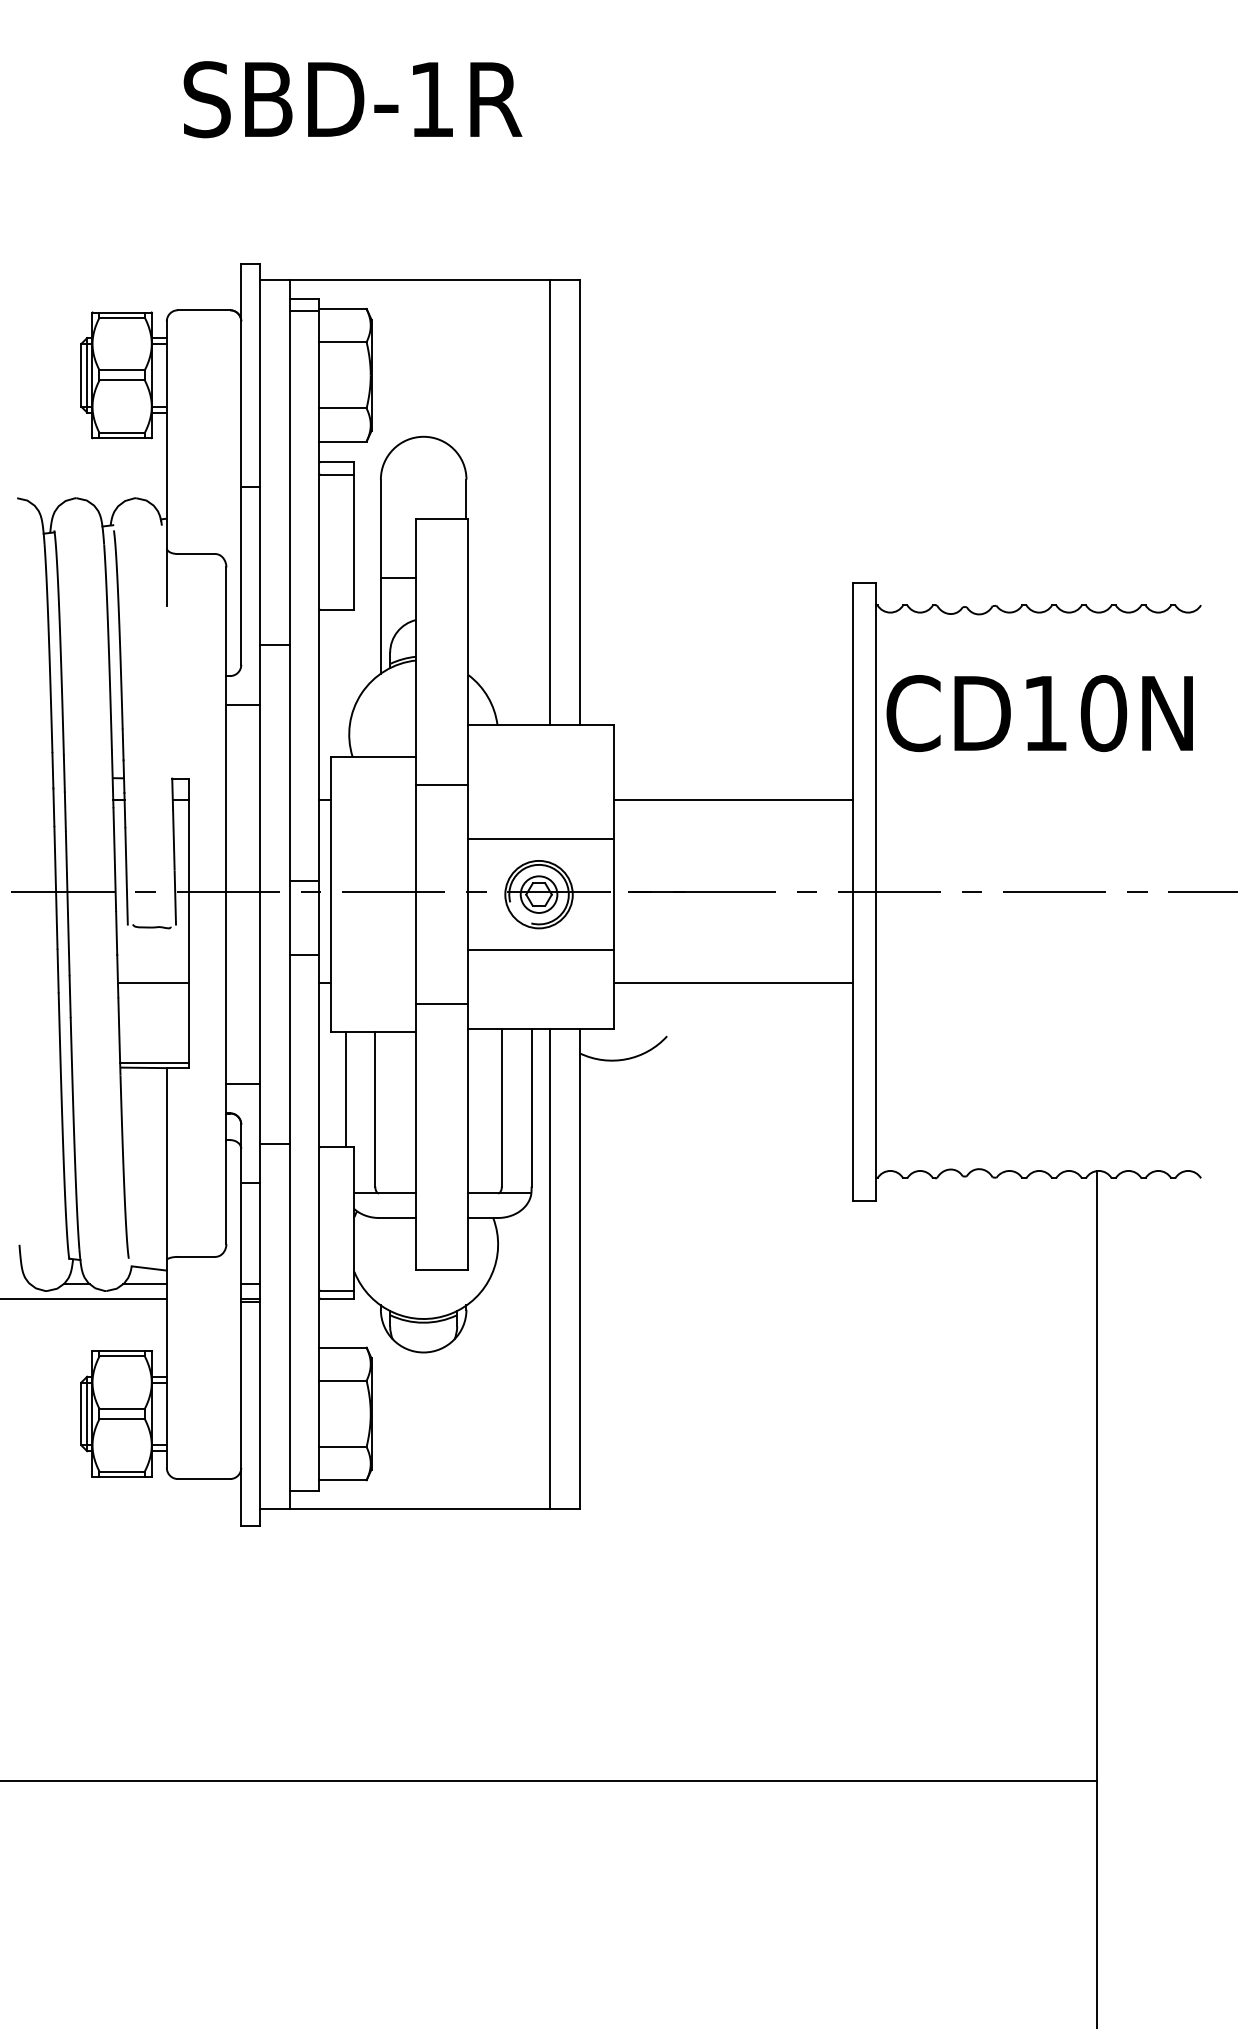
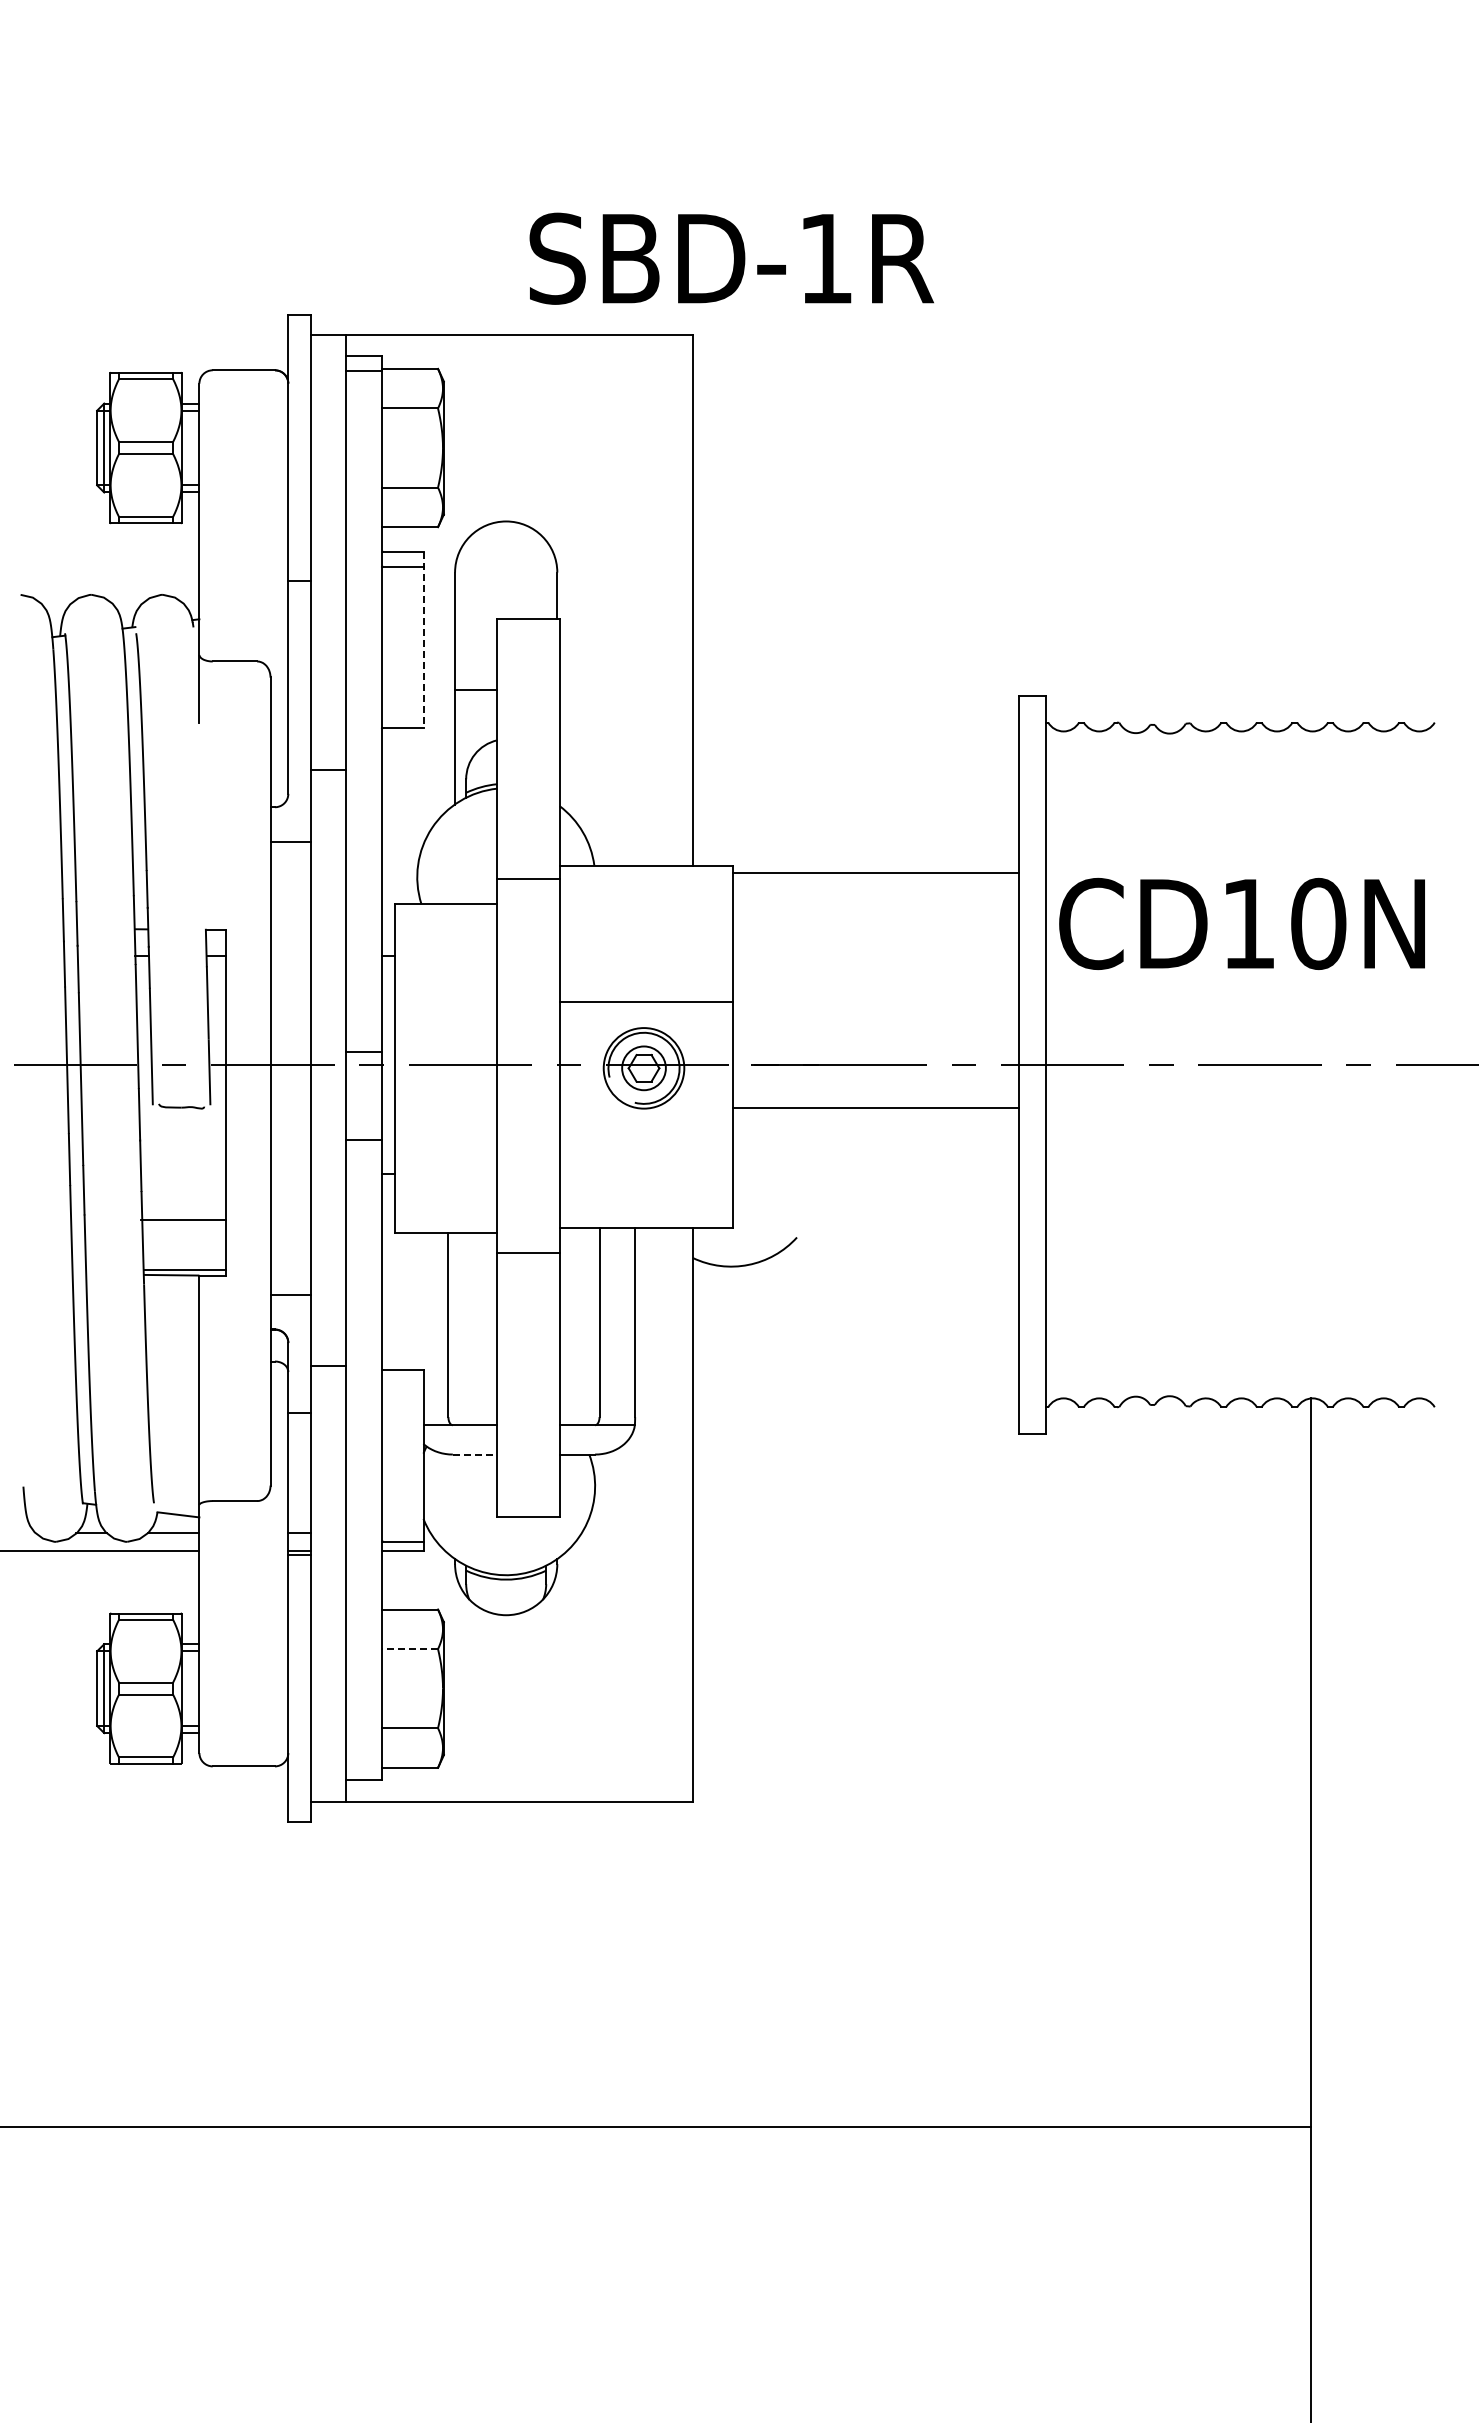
text: (352, 99) -> (731, 258), moved
line: (550, 502) -> (657, 599), removed
line: (354, 536) -> (423, 640), solid -> dashed
text: (1039, 713) -> (1241, 923), moved
line: (442, 785) -> (528, 878), moved
line: (732, 800) -> (875, 872), moved
line: (540, 950) -> (645, 1135), removed
line: (153, 983) -> (183, 1220), moved
line: (732, 983) -> (875, 1108), moved
line: (442, 1003) -> (528, 1252), moved
line: (345, 1089) -> (412, 1301), removed
line: (397, 1217) -> (475, 1454), solid -> dashed
line: (550, 1268) -> (657, 1514), removed
line: (342, 1381) -> (409, 1649), solid -> dashed

